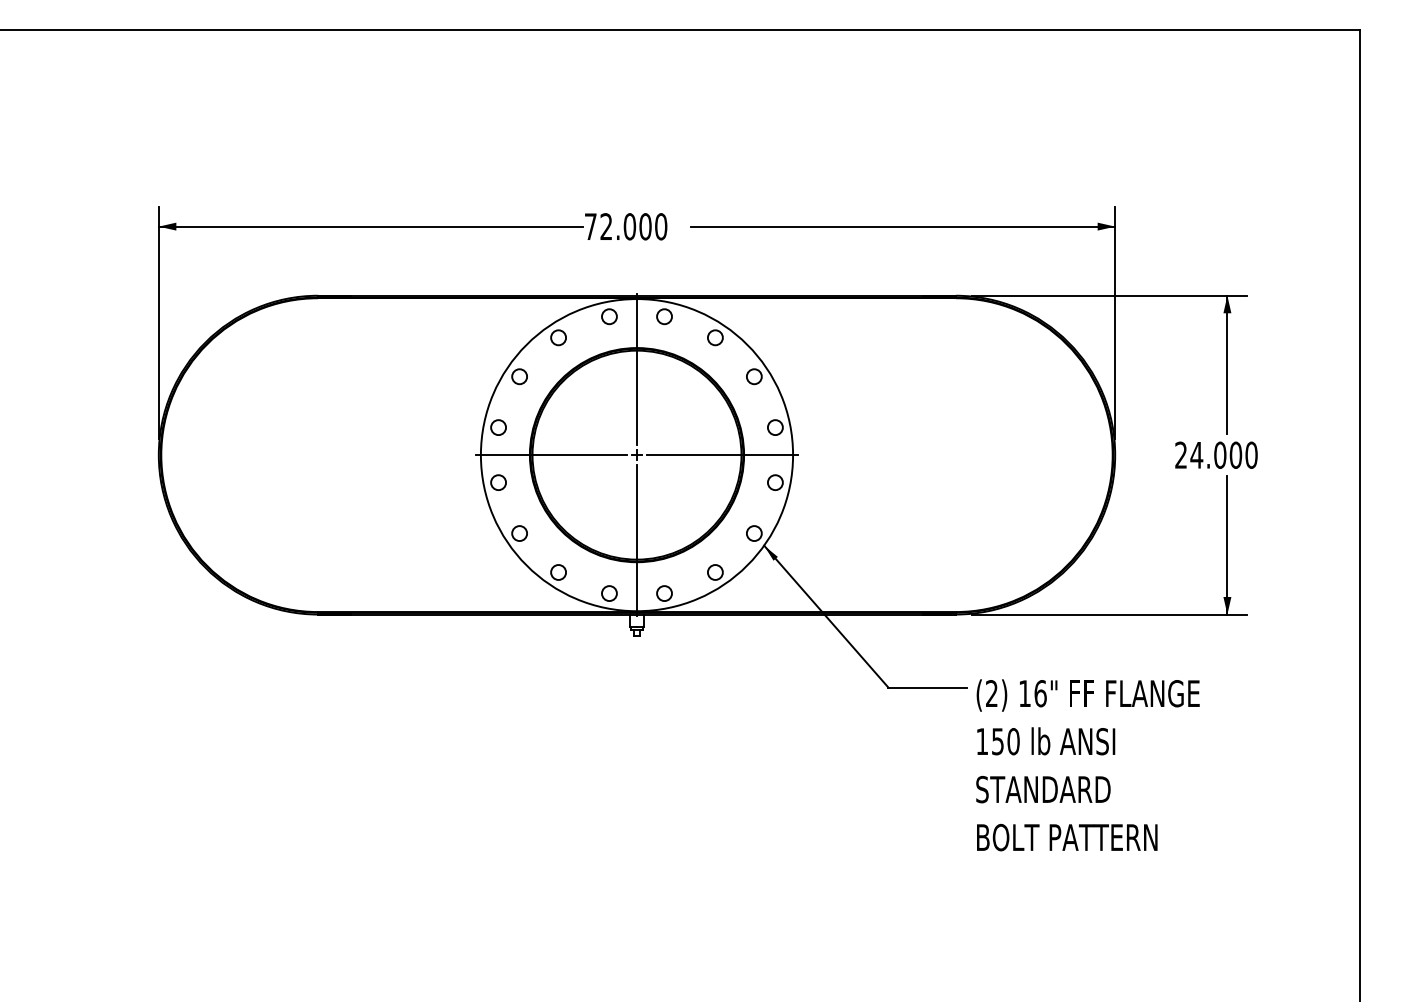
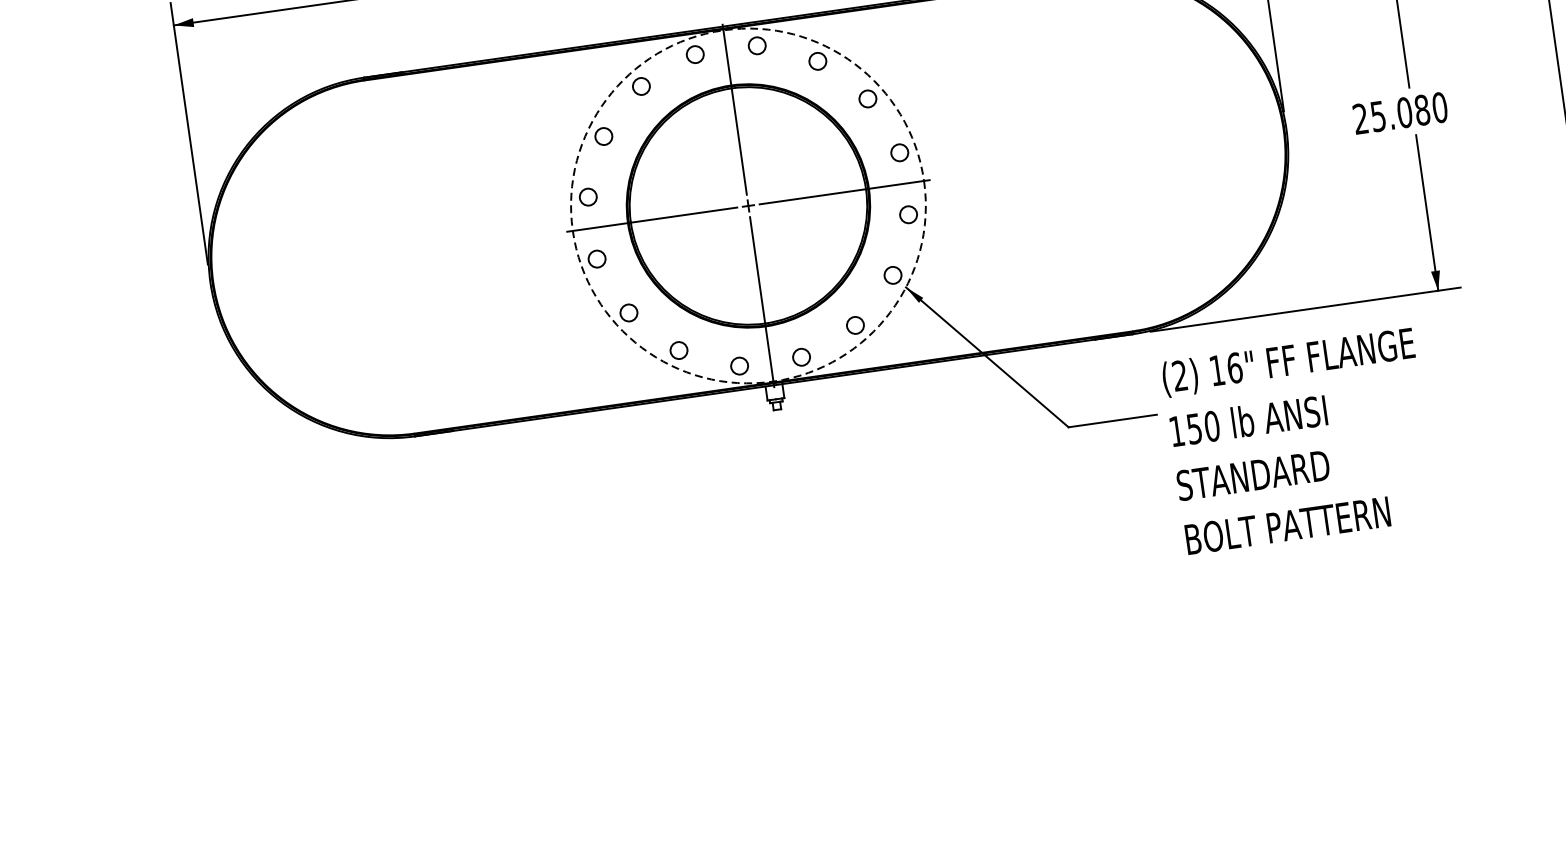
circle: (636, 455) -> (747, 206), solid -> dashed
text: (1216, 455) -> (1400, 113), 24.000 -> 25.080
text: (1087, 765) -> (1299, 441), moved

